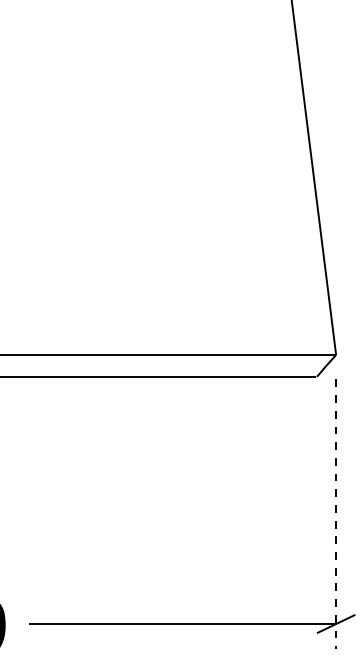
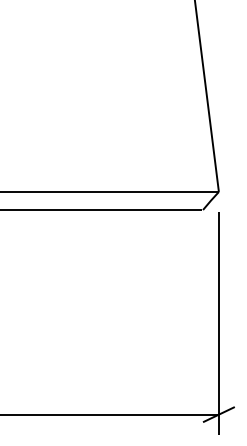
line: (336, 514) -> (219, 323), dashed -> solid

